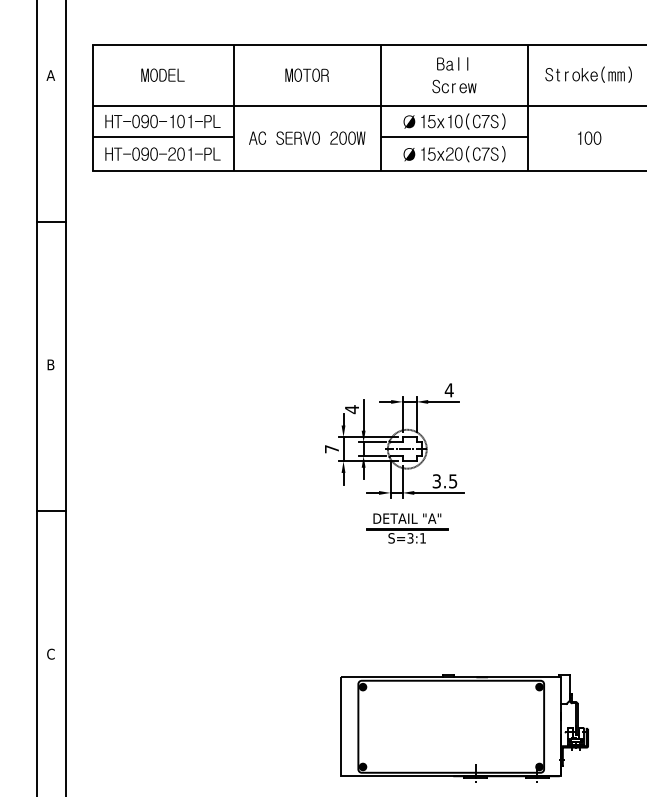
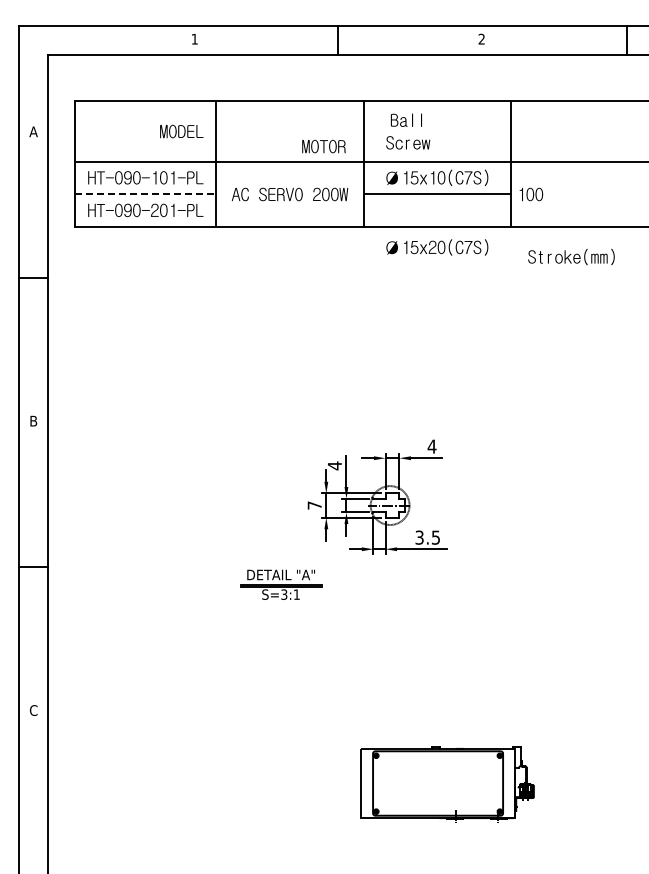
text: (588, 74) -> (571, 256), moved
text: (162, 75) -> (181, 131), moved
text: (306, 75) -> (323, 146), moved
text: (454, 75) -> (408, 131), moved
line: (162, 137) -> (145, 193), solid -> dashed
text: (589, 138) -> (531, 194), moved
text: (454, 154) -> (437, 247), moved
part: (407, 528) -> (281, 584), moved
part: (464, 728) -> (447, 784), size x0.7

